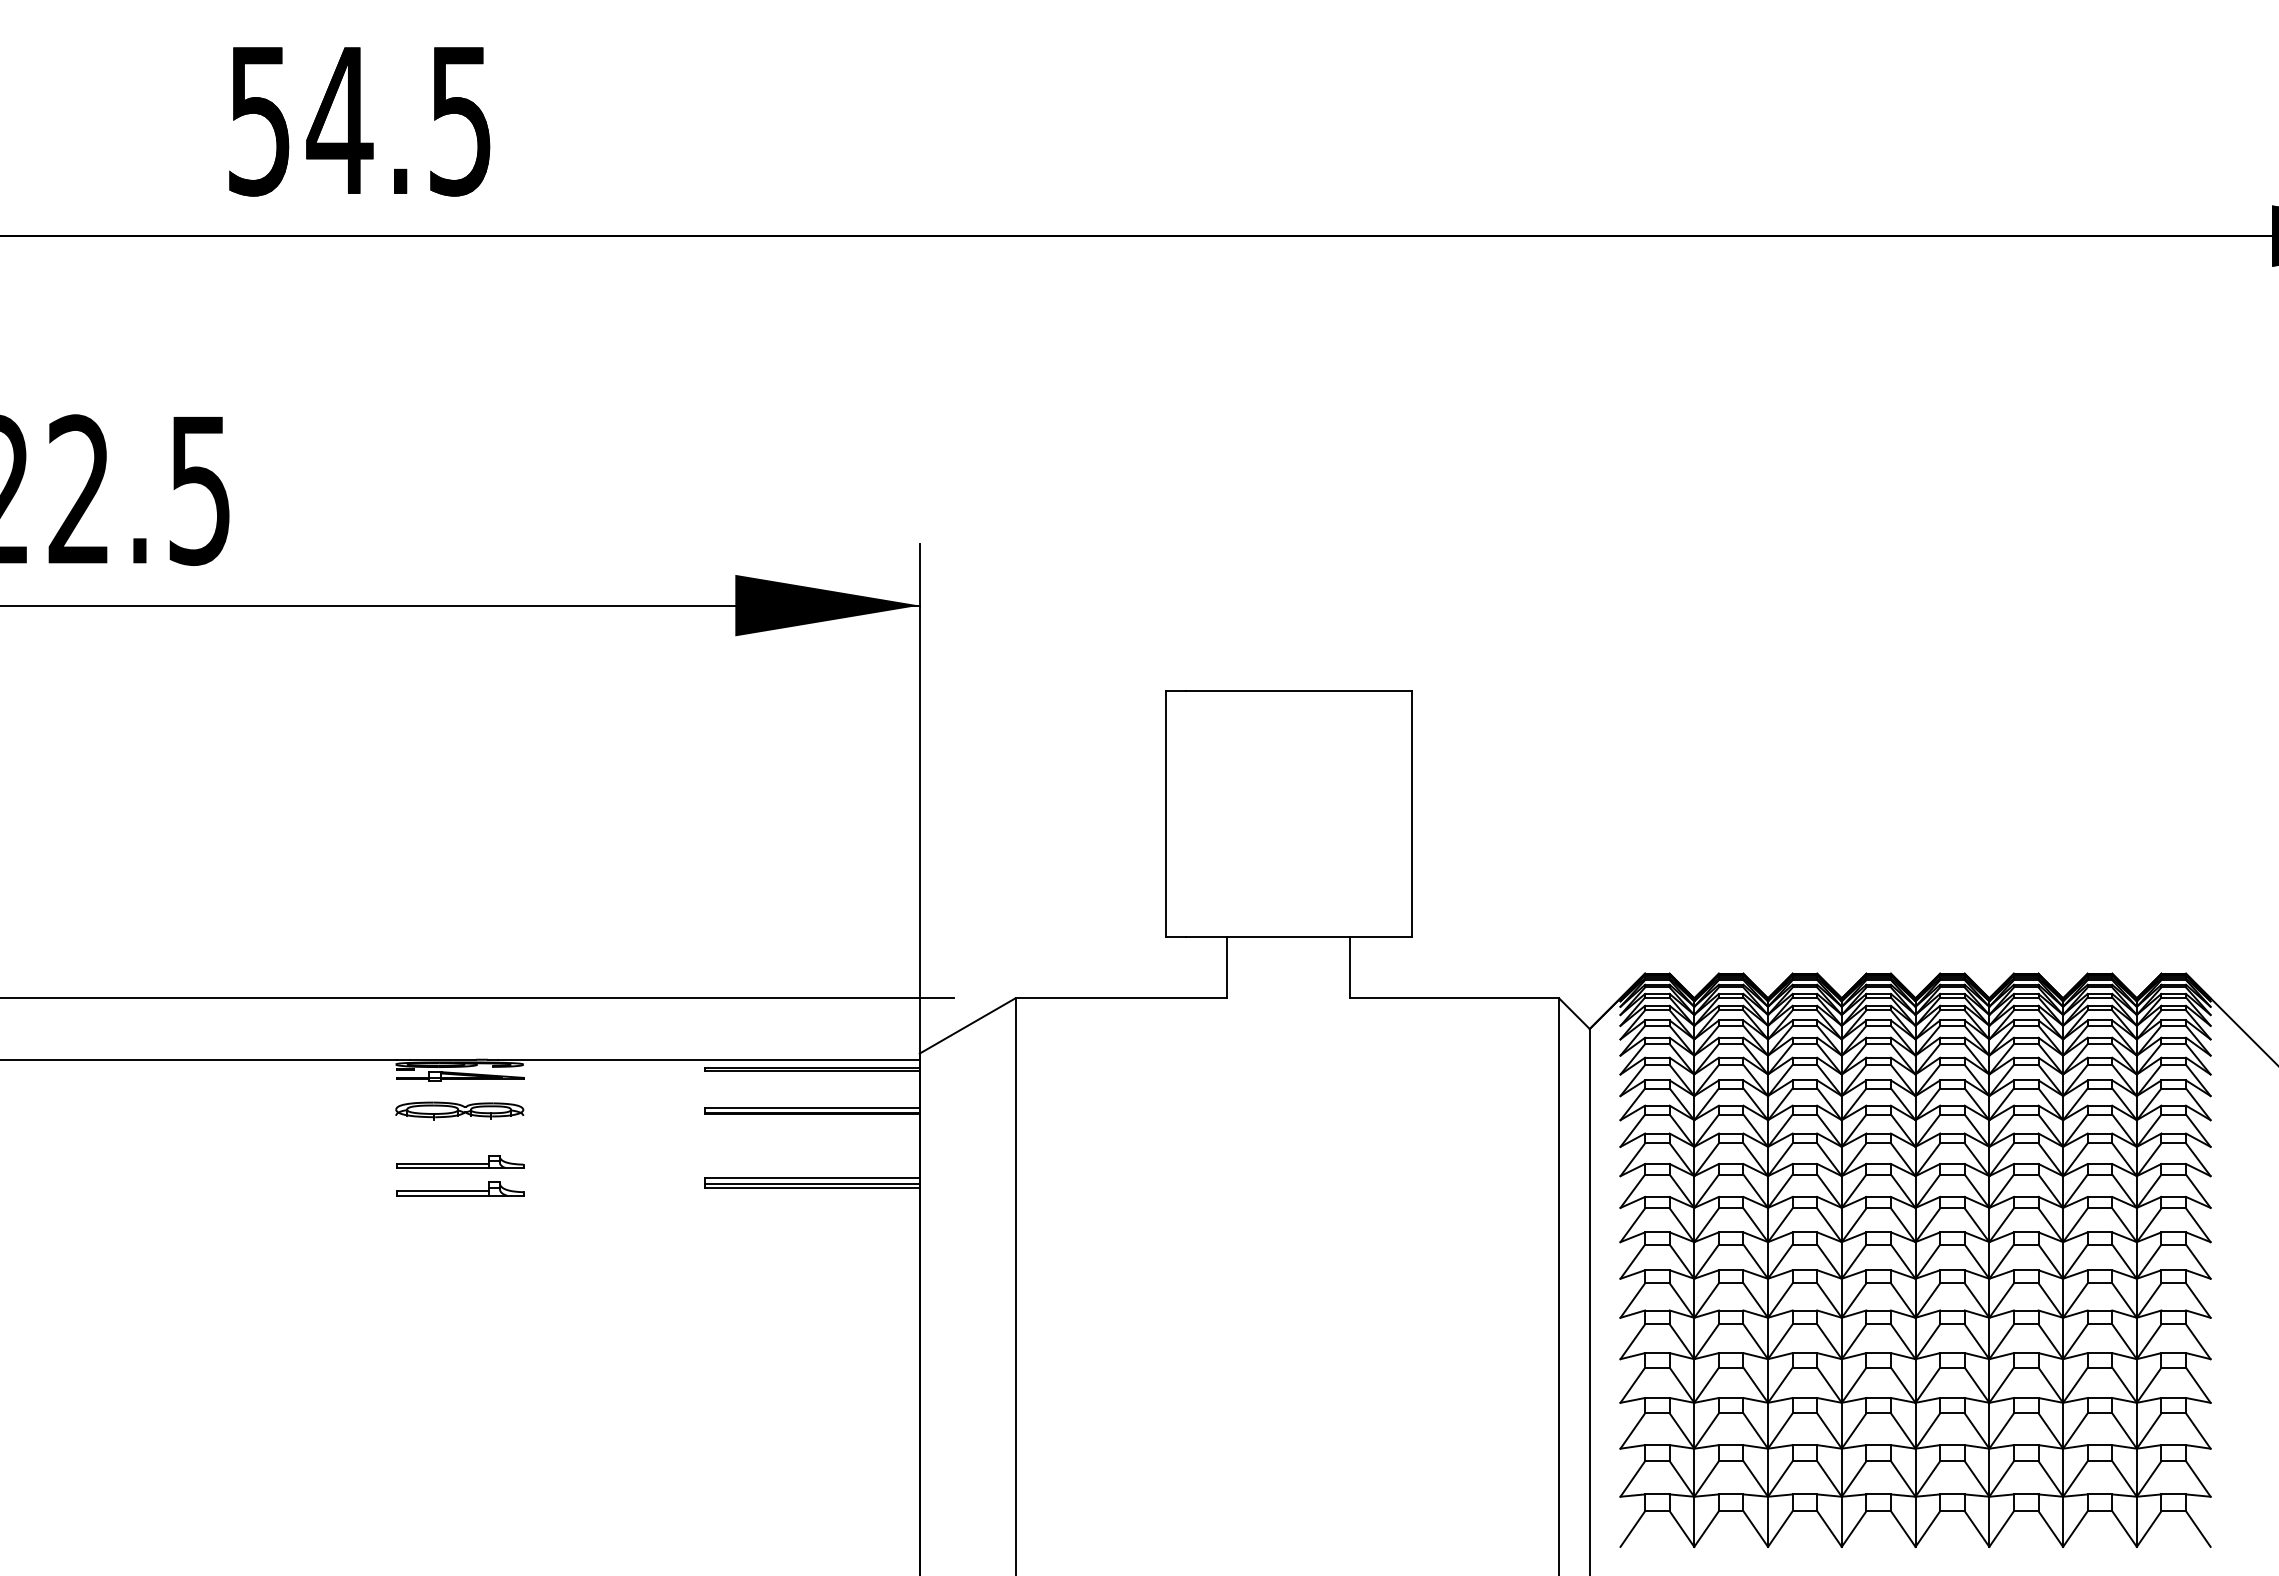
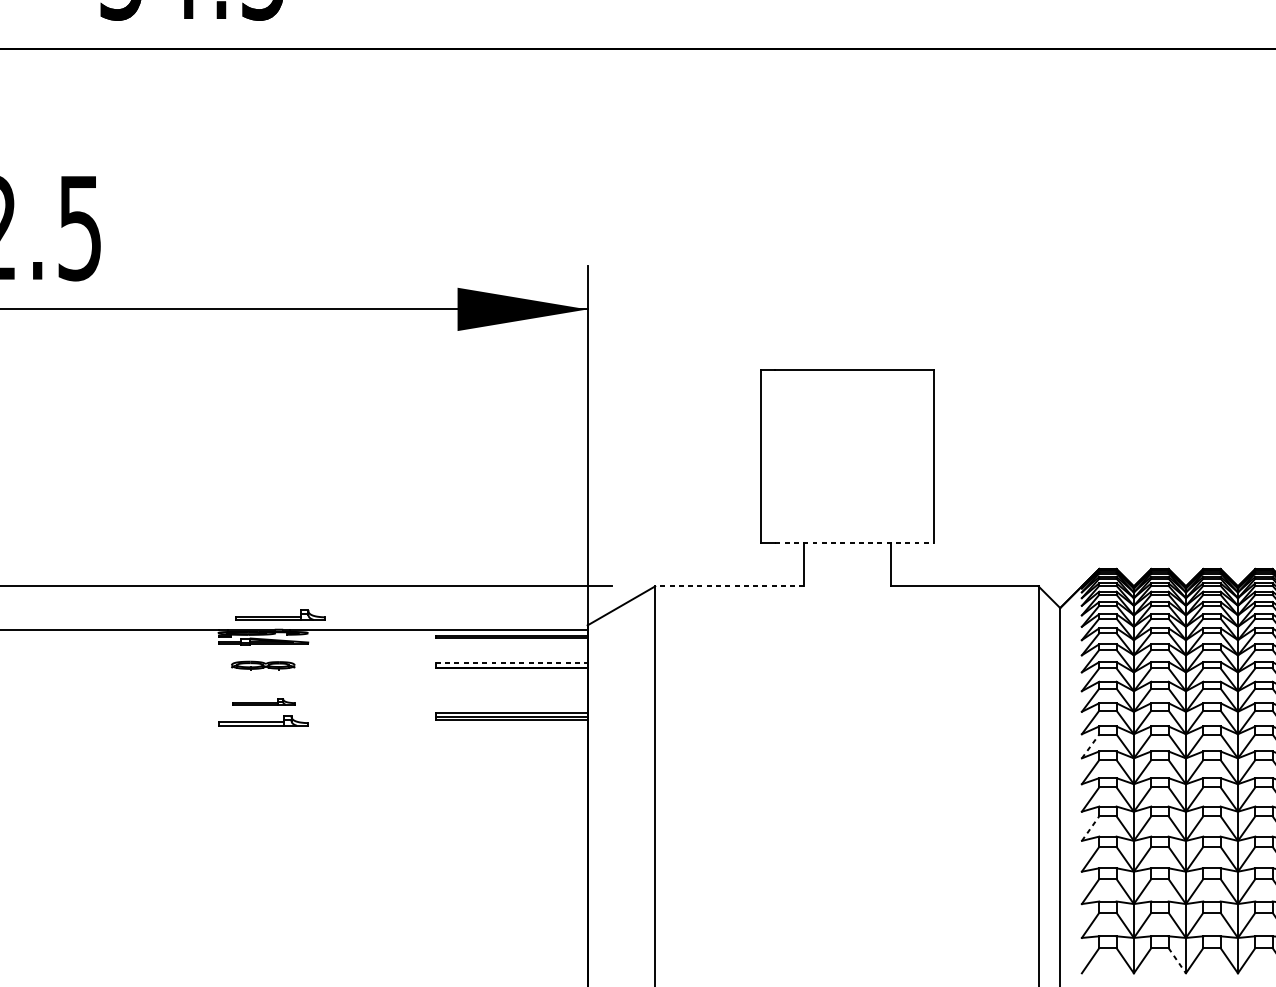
line: (1298, 936) -> (854, 542), solid -> dashed
line: (1121, 998) -> (729, 586), solid -> dashed
part: (484, 1038) -> (280, 614), added
line: (812, 1107) -> (512, 663), solid -> dashed
part: (459, 1110) -> (263, 665), size x0.7
part: (460, 1161) -> (263, 701), size x0.7
line: (1632, 1225) -> (1090, 746), solid -> dashed
line: (1633, 1341) -> (1091, 828), solid -> dashed
line: (1755, 1529) -> (1177, 961), solid -> dashed

